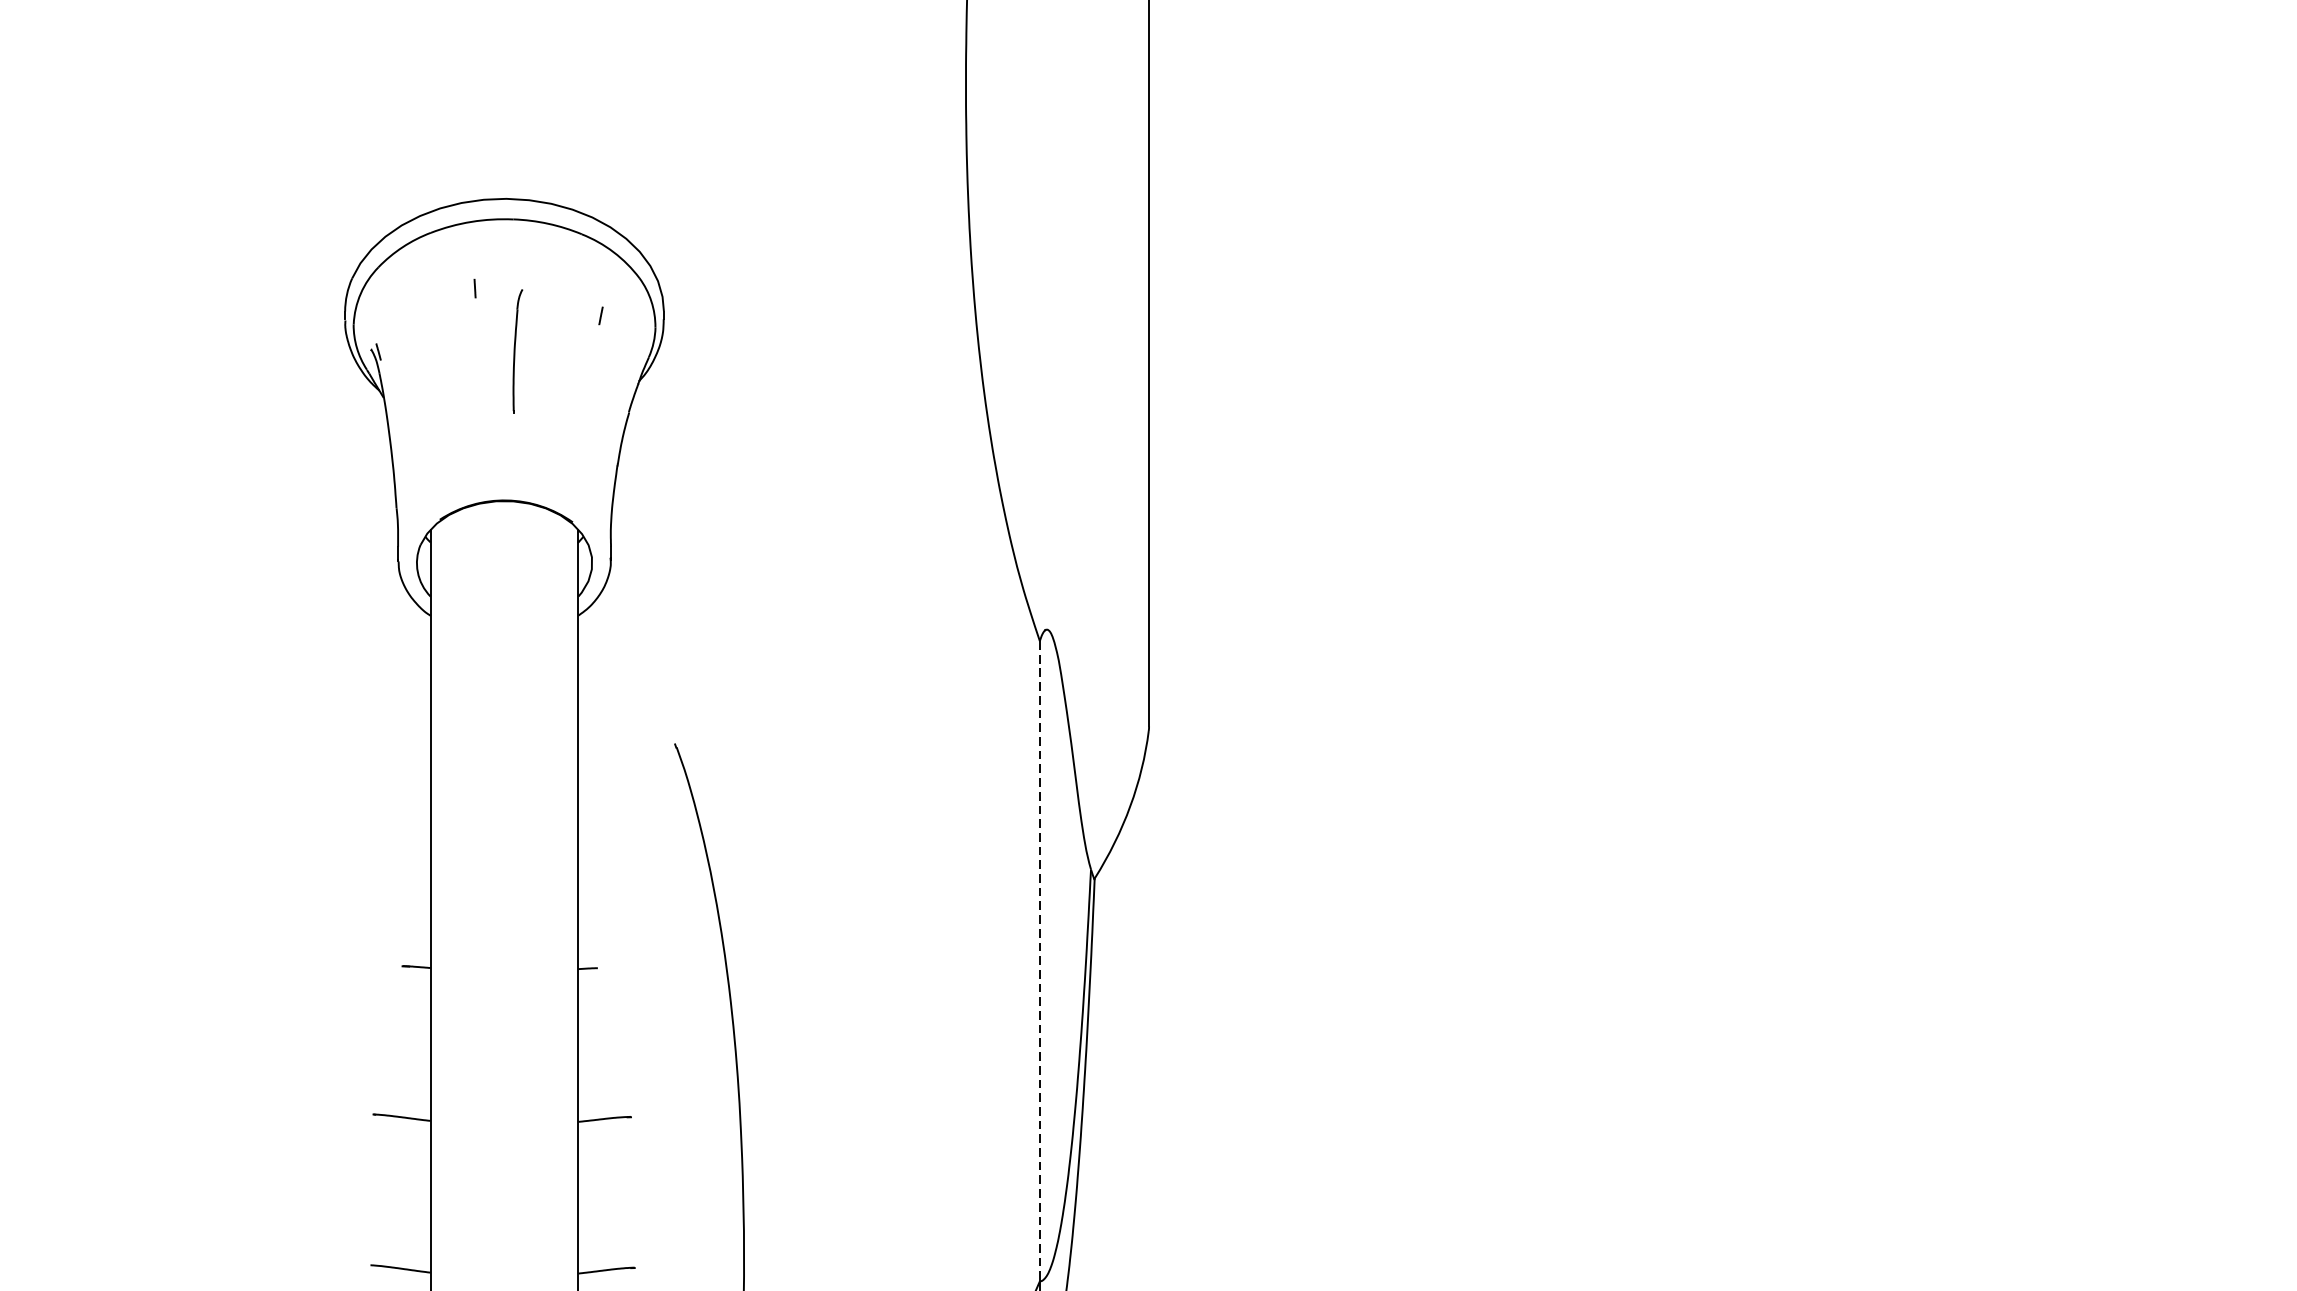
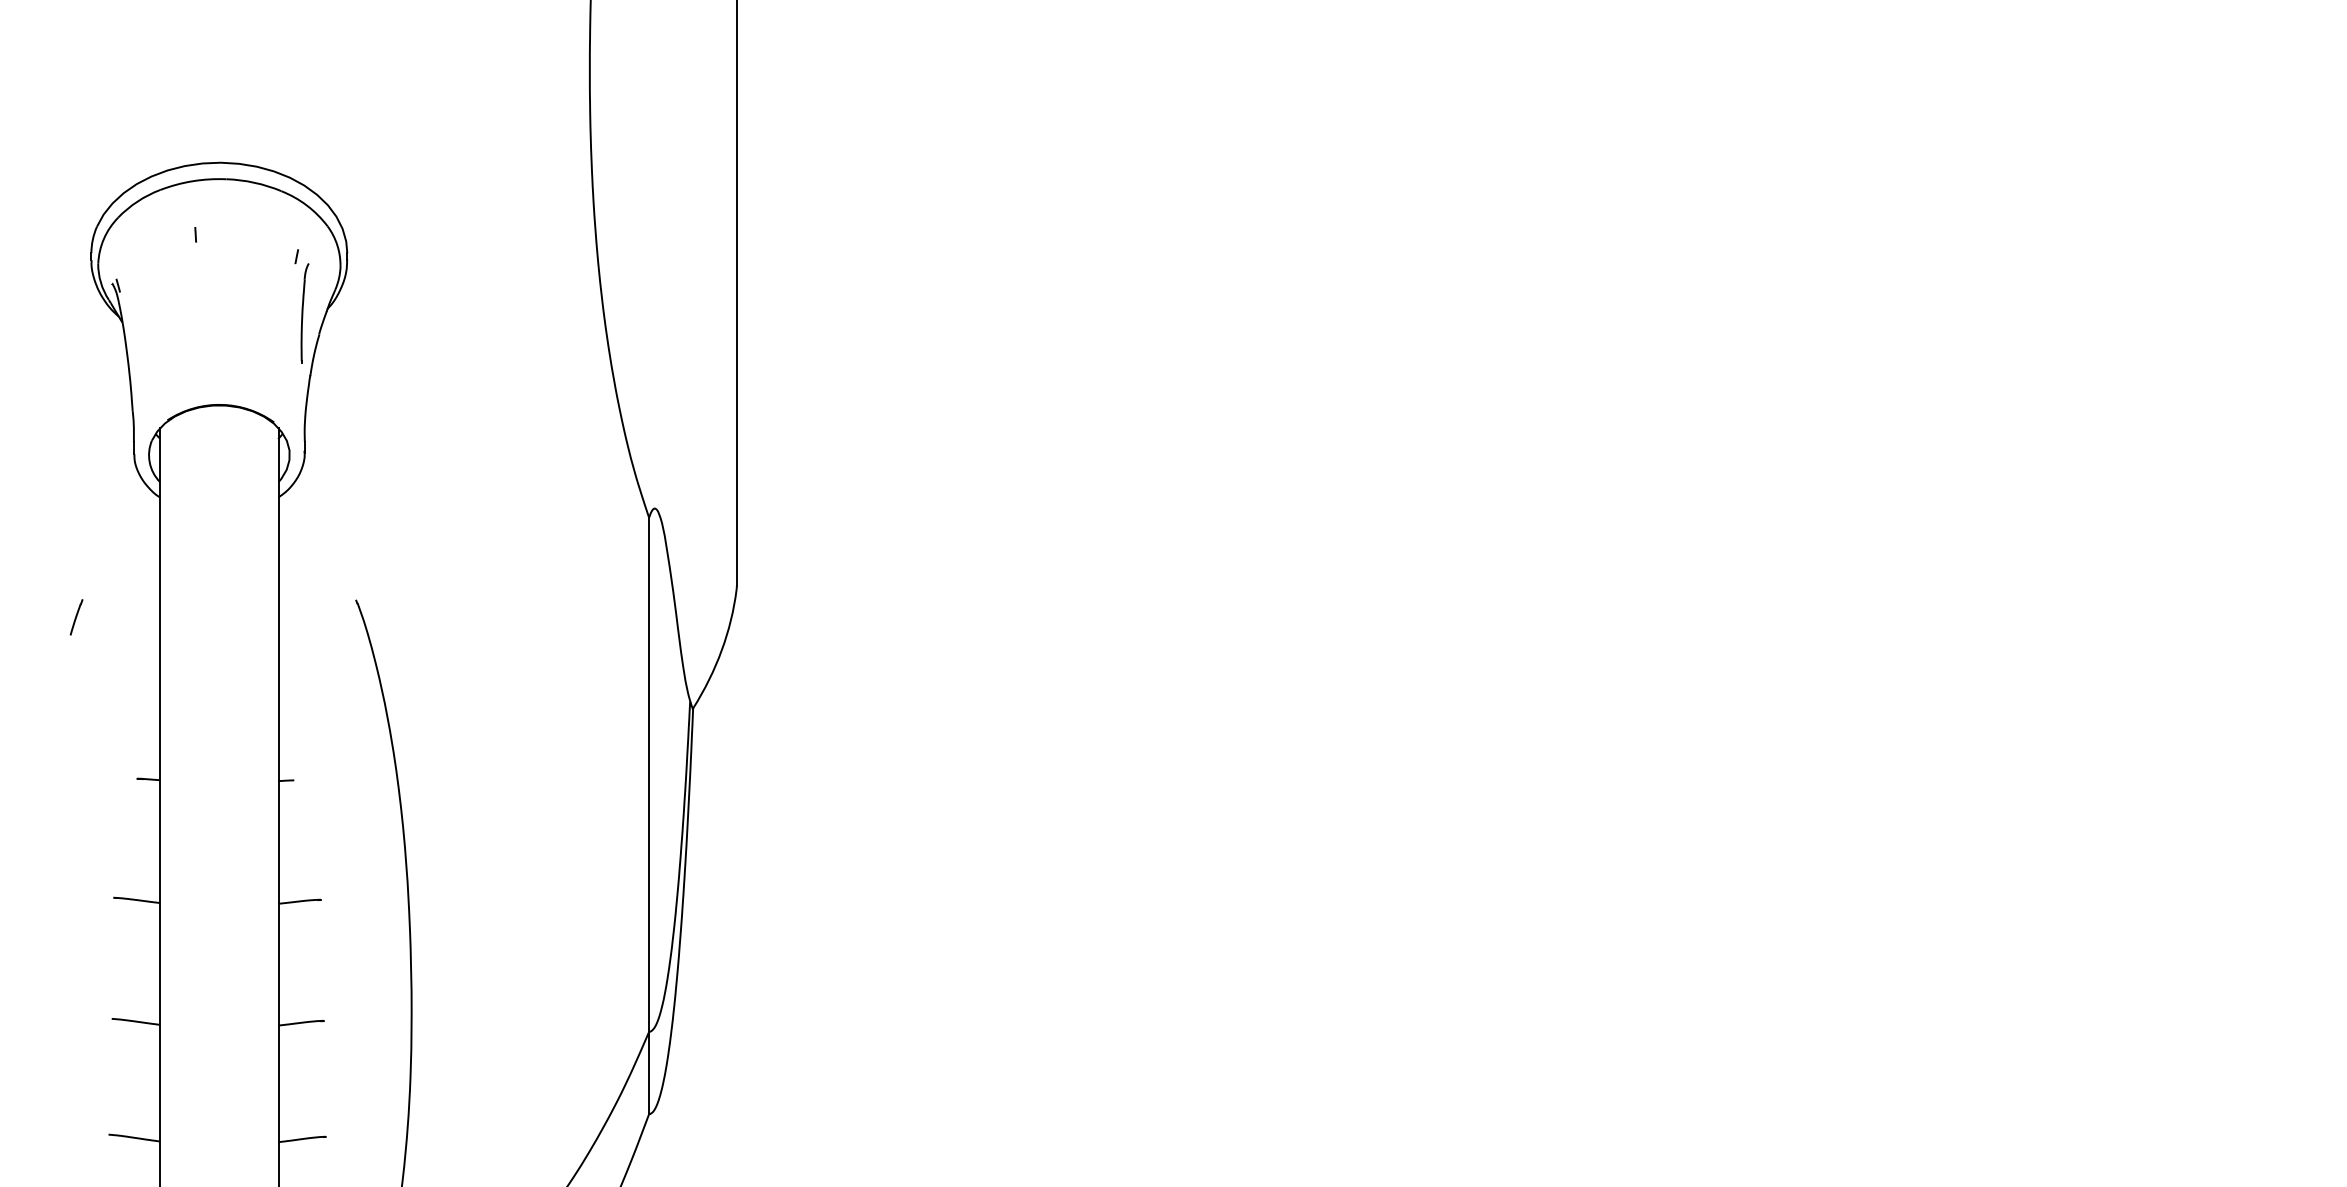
part: (517, 351) -> (304, 313), moved
line: (326, 765) -> (76, 617), added
line: (1040, 962) -> (649, 775), dashed -> solid

